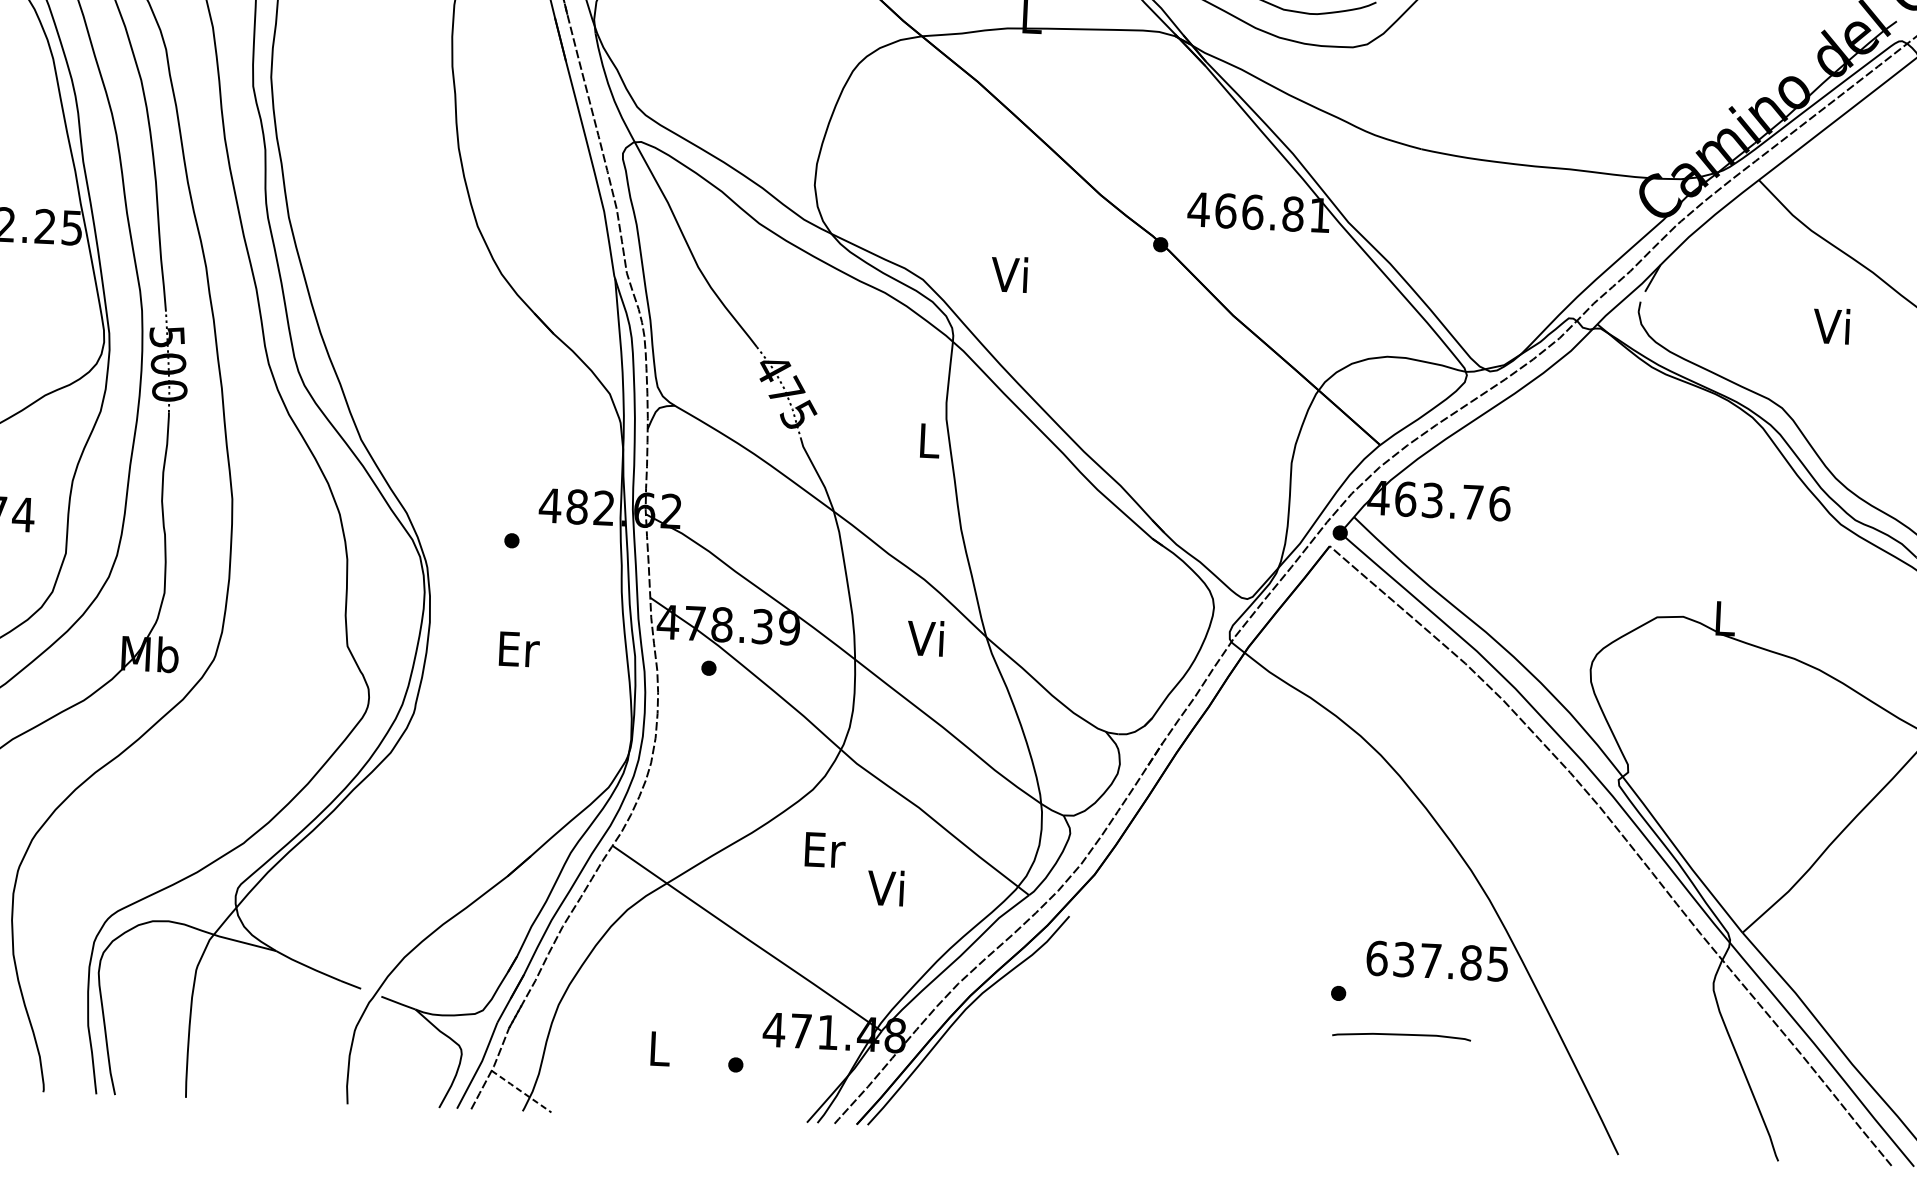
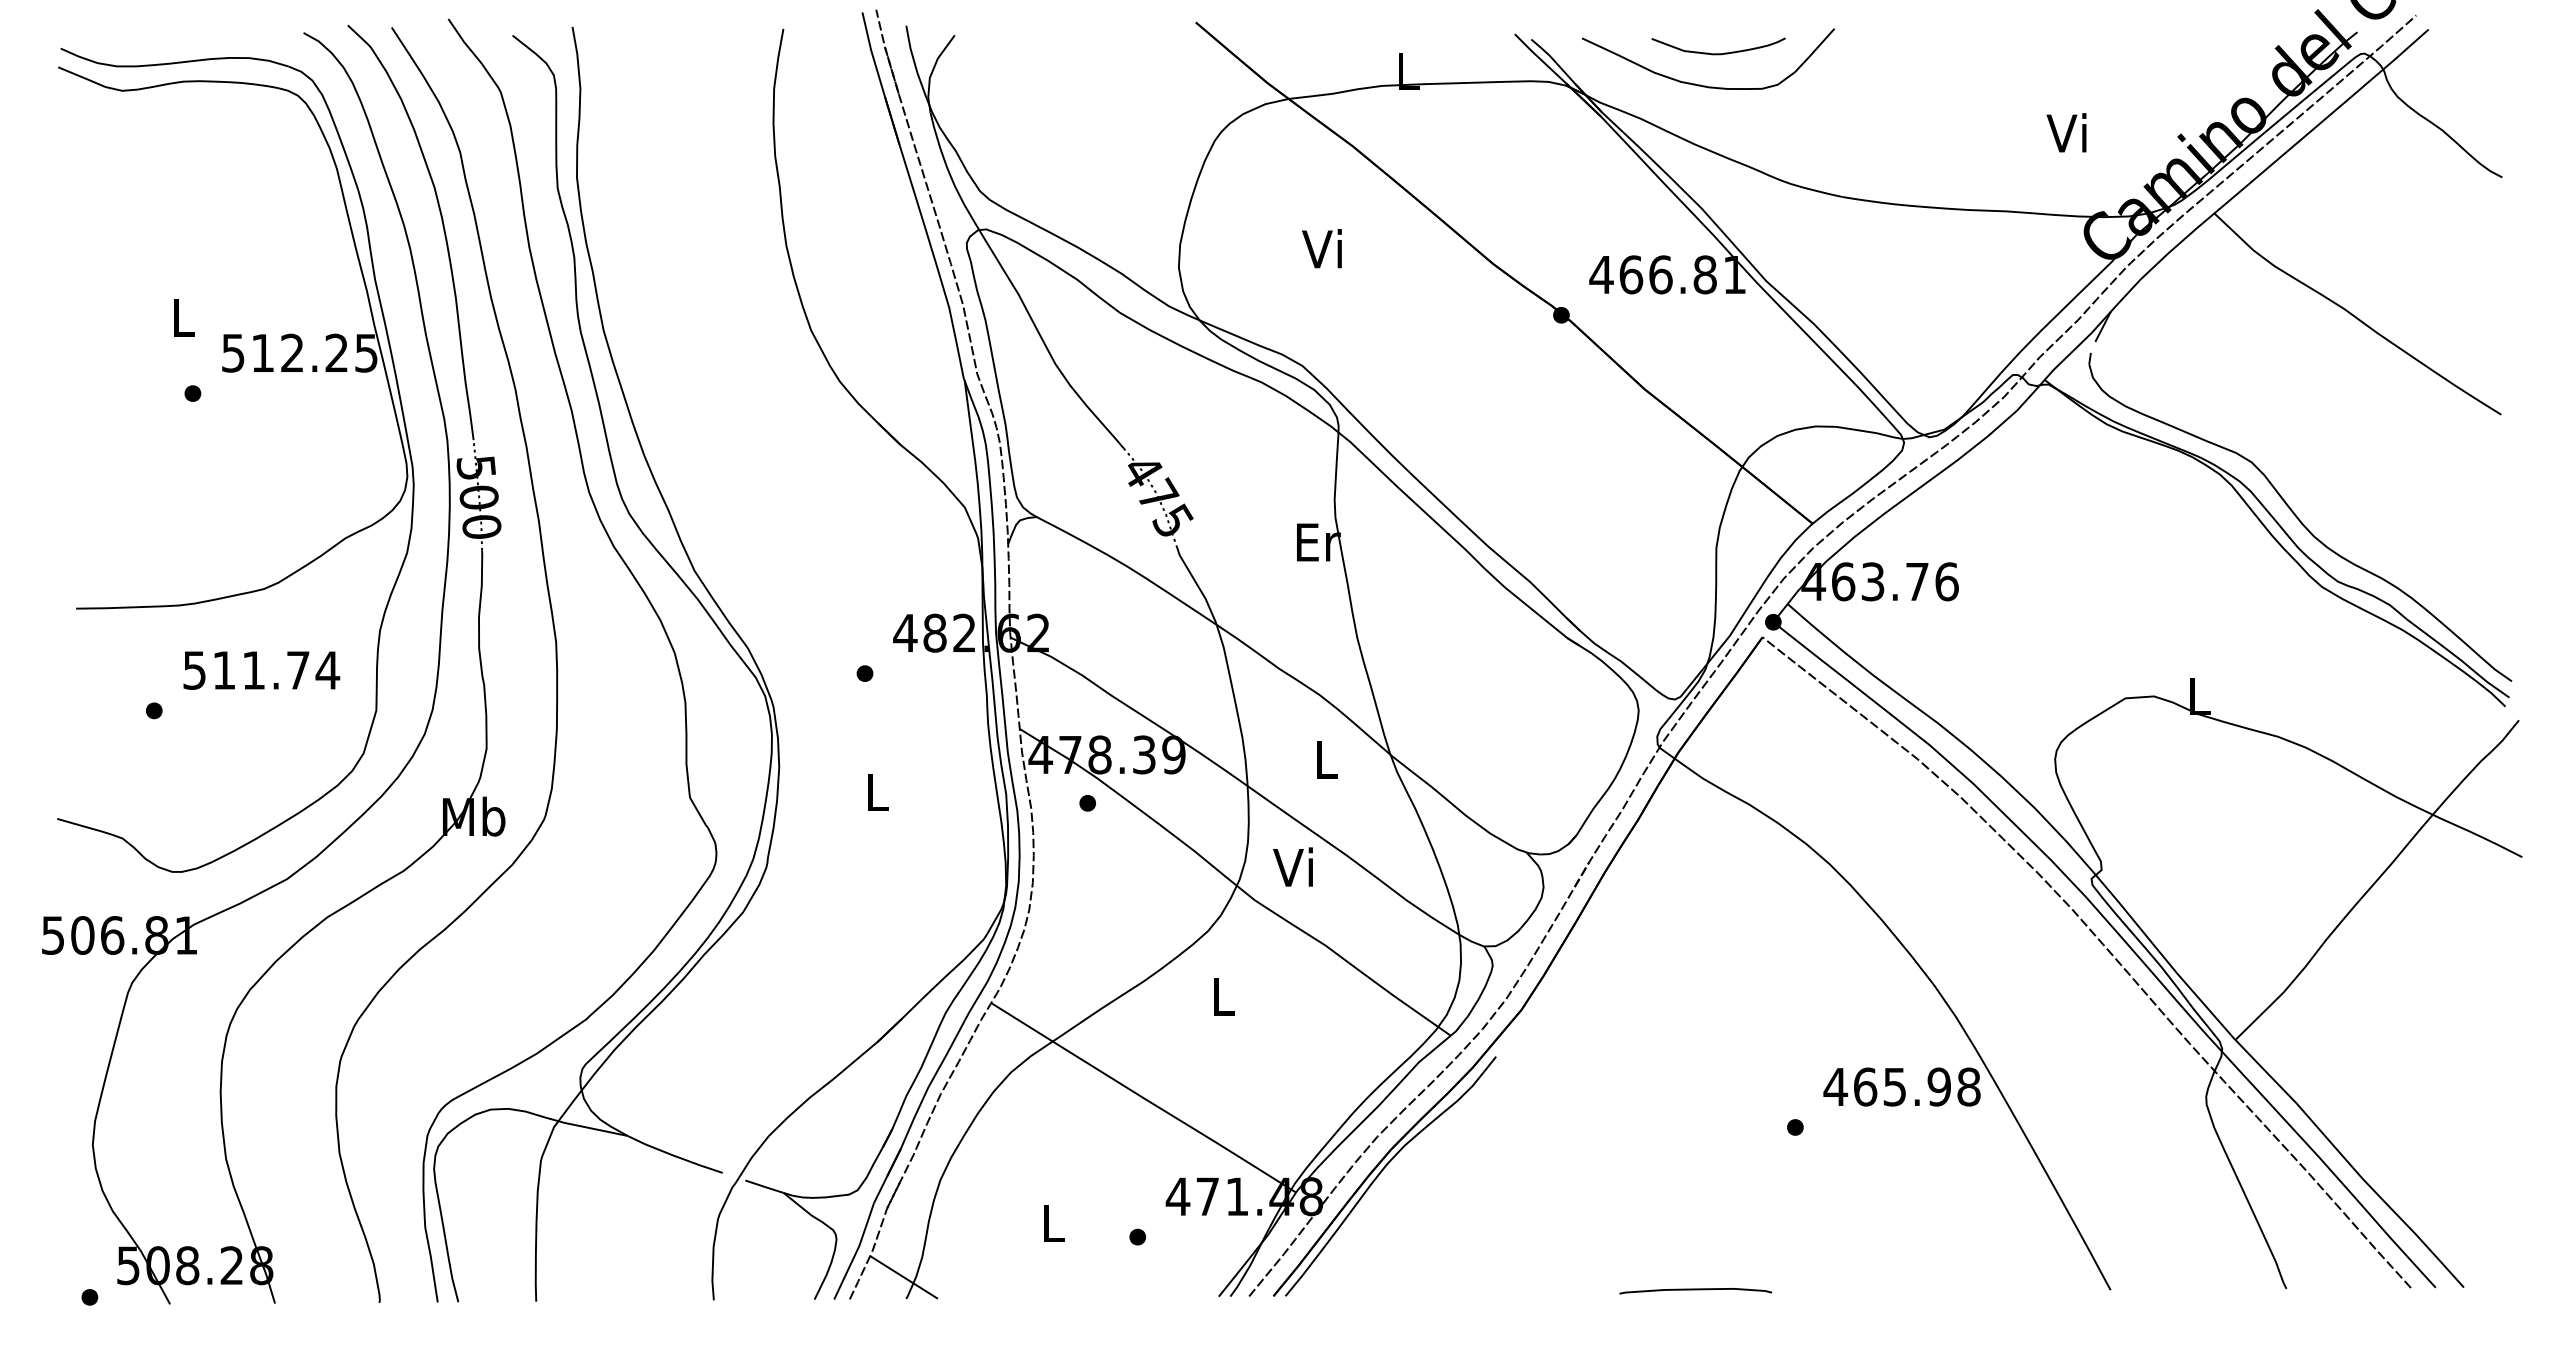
text: (1008, 274) -> (1321, 248), moved
text: (1831, 325) -> (2066, 132), moved
text: (929, 440) -> (1318, 542), L -> Er
text: (925, 637) -> (1323, 758), Vi -> L
text: (519, 649) -> (878, 792), Er -> L
text: (825, 849) -> (1224, 996), Er -> L
text: (885, 887) -> (1292, 866), moved
text: (1436, 960) -> (1901, 1086), 637.85 -> 465.98
curve: (1401, 1035) -> (1695, 1290), moved
line: (521, 1091) -> (904, 1277), dashed -> solid

